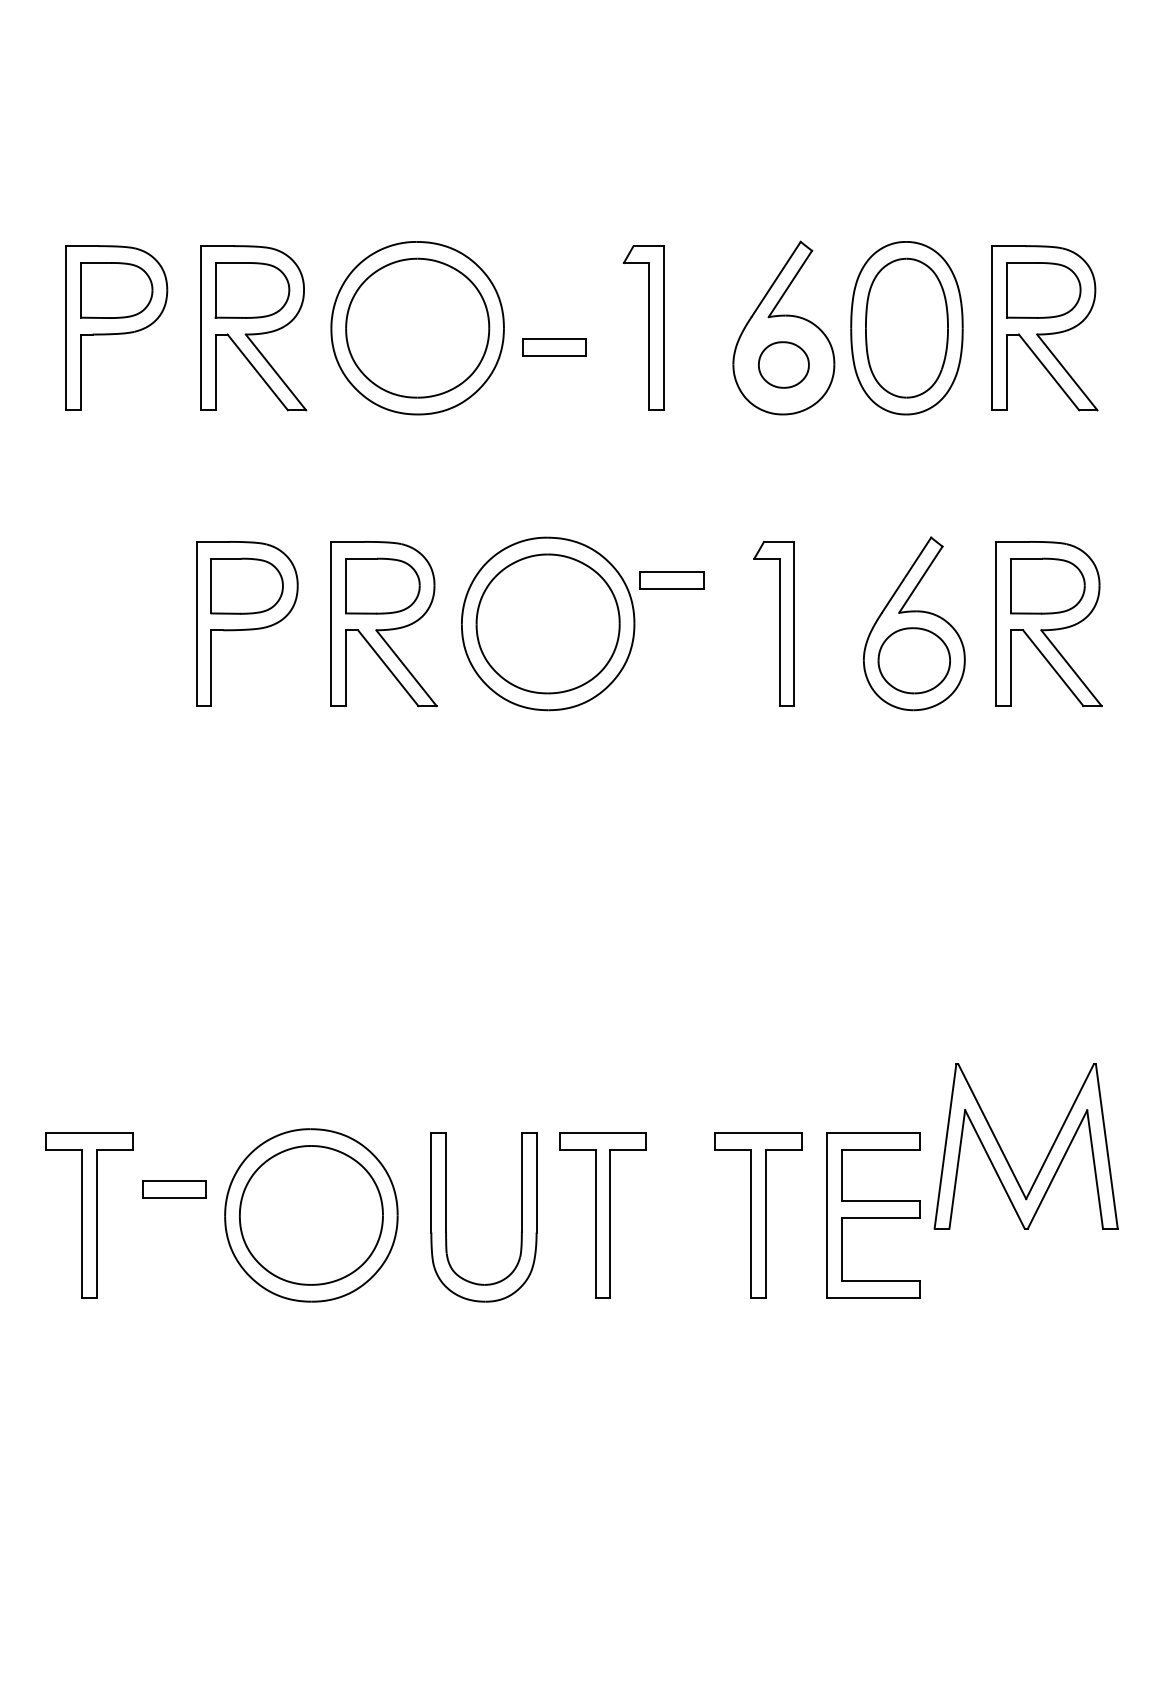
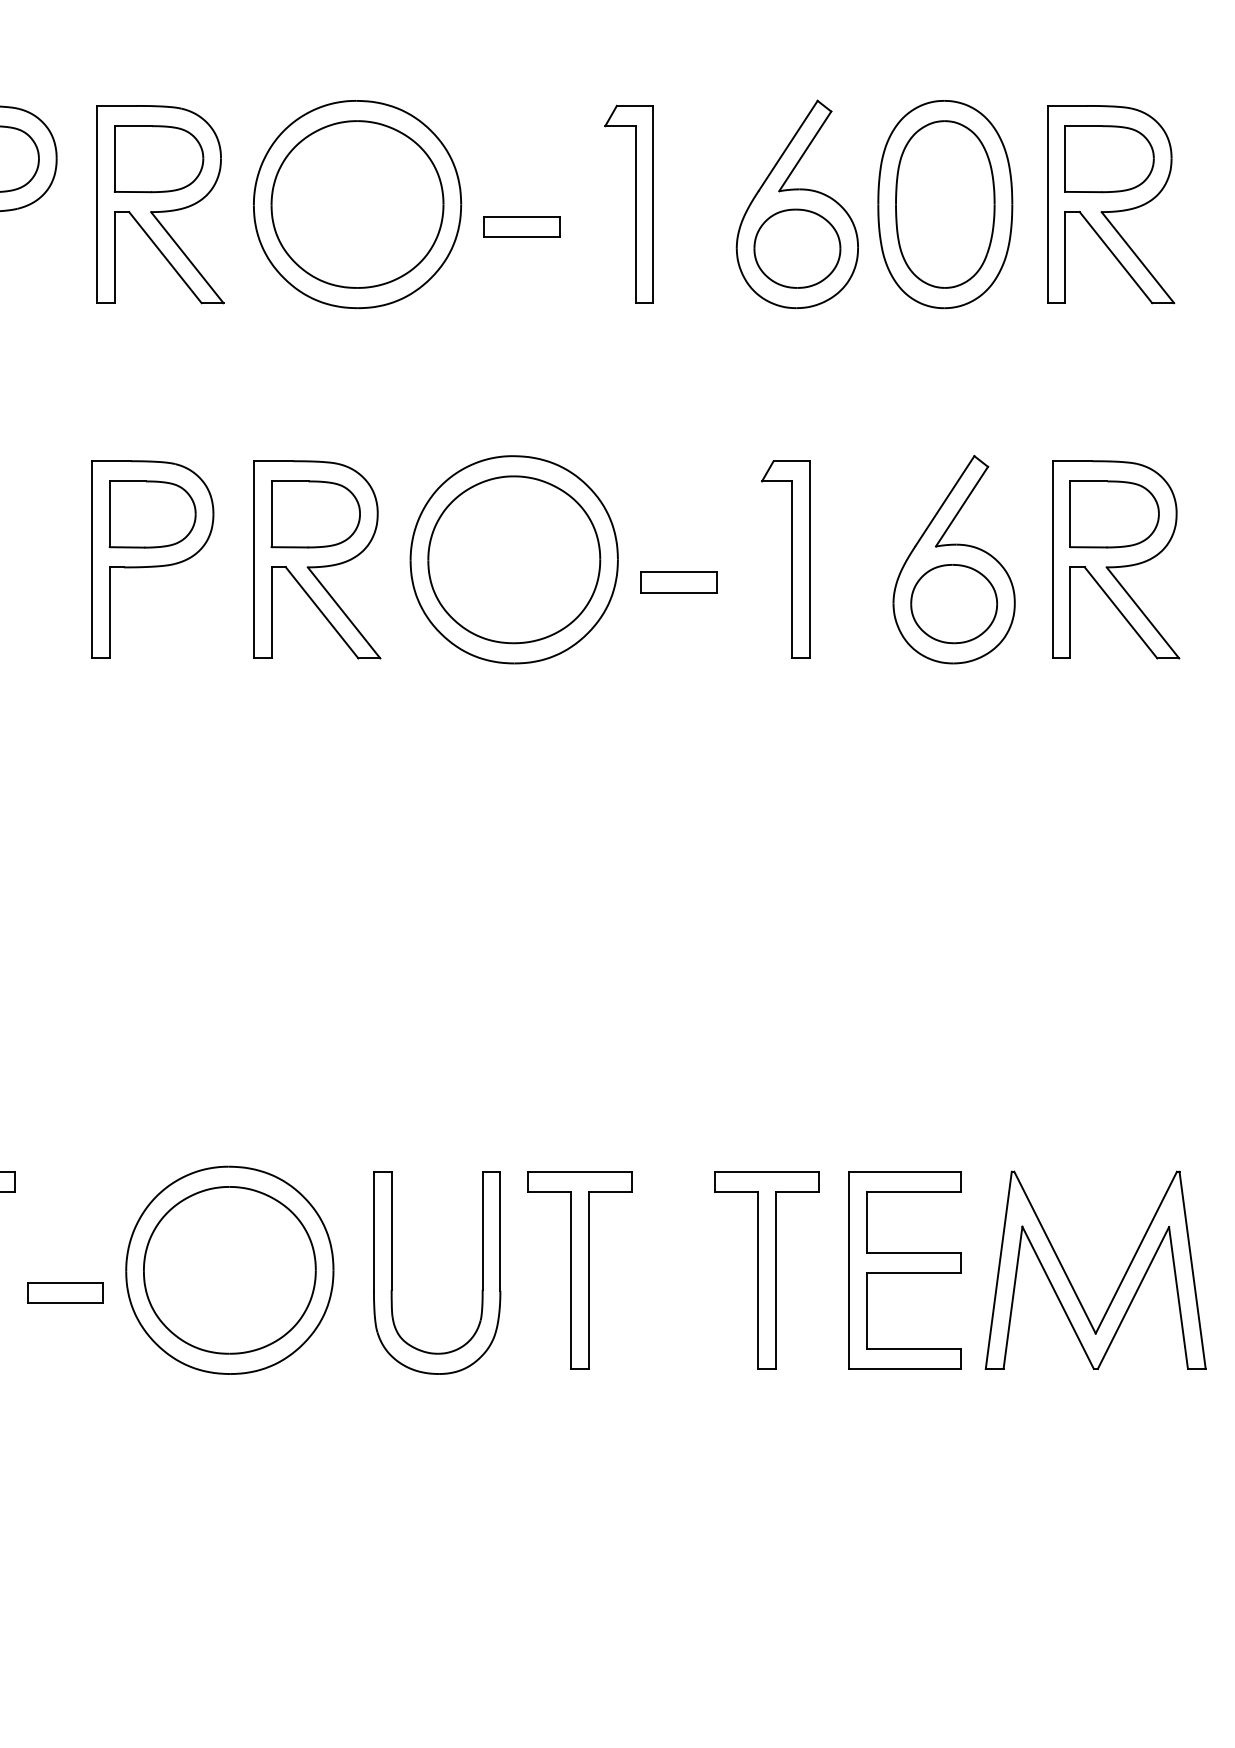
part: (783, 364) -> (796, 248), size x1.43
part: (671, 580) -> (678, 582), moved
part: (1005, 1155) -> (1070, 1281), moved
part: (174, 1189) -> (65, 1293), moved

